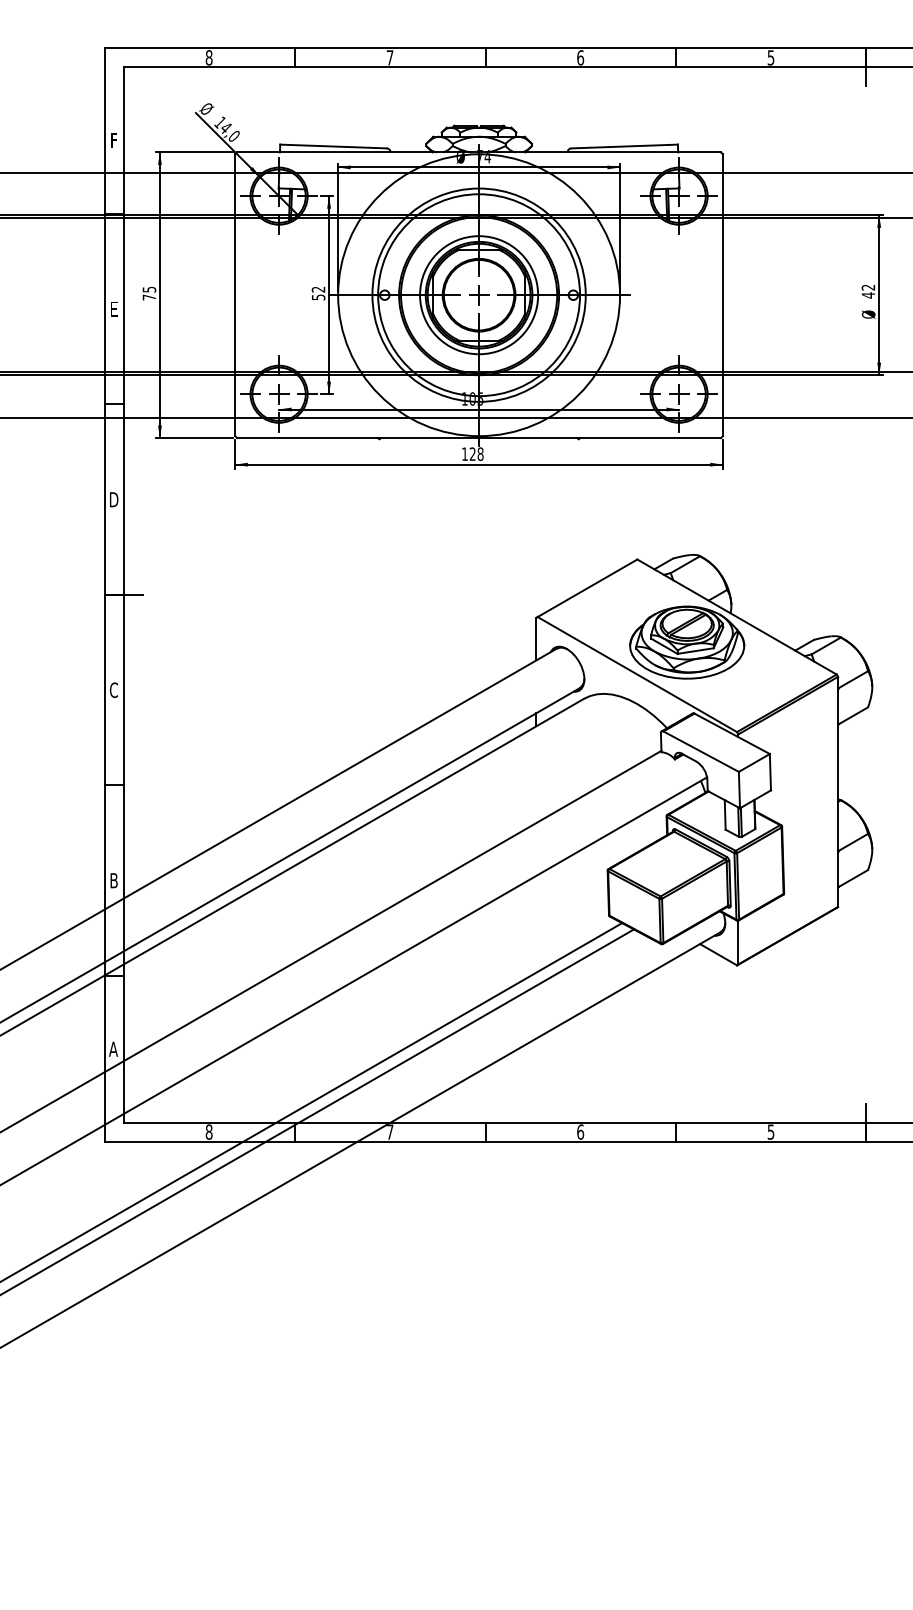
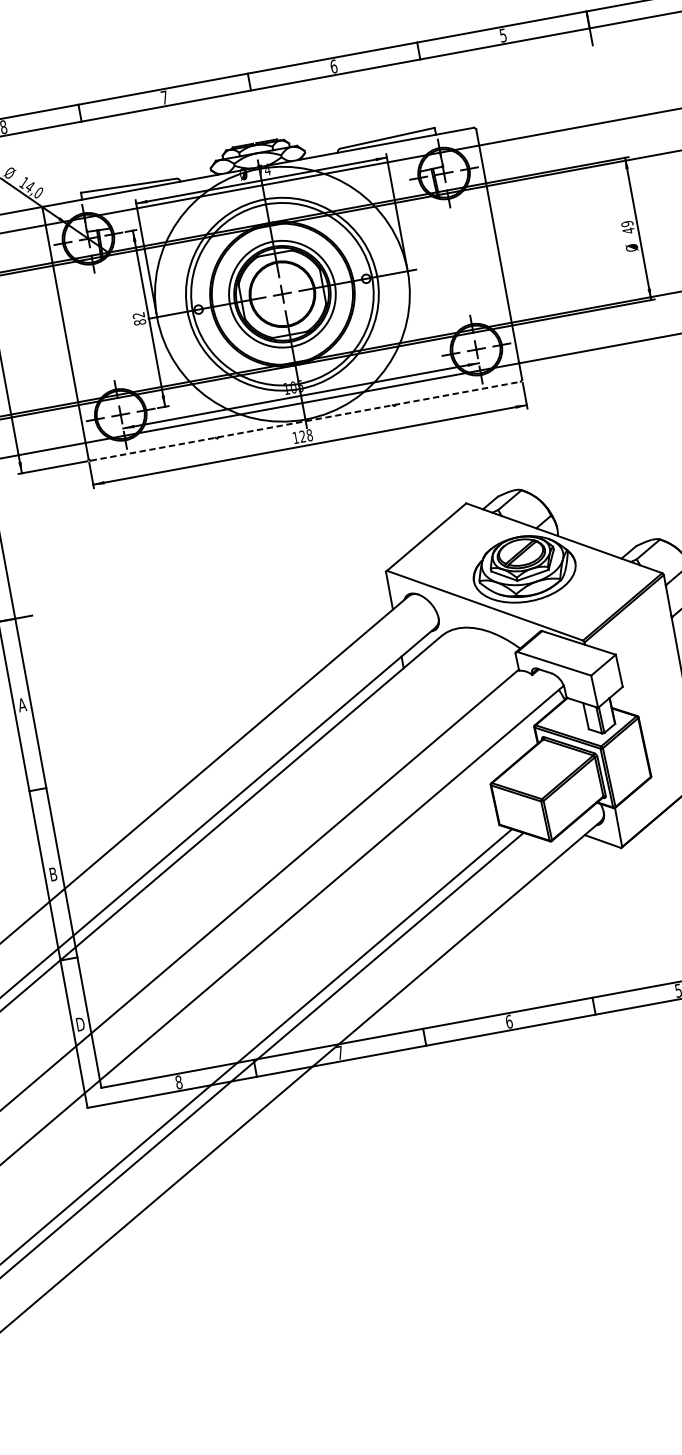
text: (868, 287) -> (627, 223), 42 -> 49
text: (318, 297) -> (140, 322), 52 -> 82
line: (479, 438) -> (306, 421), solid -> dashed
text: (113, 689) -> (21, 704), C -> A
text: (113, 1048) -> (80, 1023), A -> D

